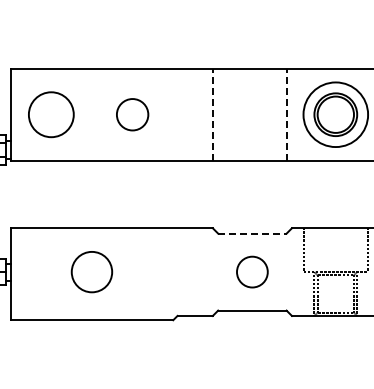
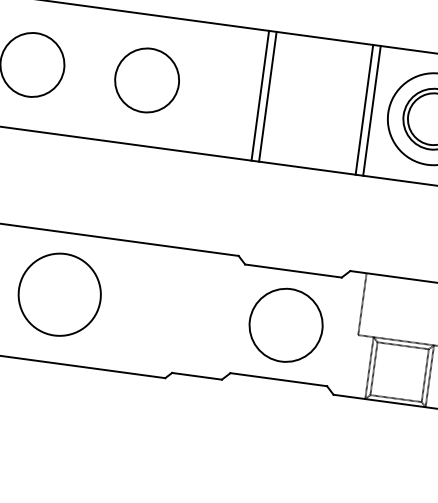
circle: (132, 114) -> (147, 80), size x1.43
line: (212, 114) -> (259, 95), dashed -> solid
line: (218, 114) -> (268, 96), added
line: (286, 114) -> (364, 109), dashed -> solid
line: (291, 114) -> (371, 110), added
line: (252, 233) -> (293, 270), dashed -> solid
circle: (91, 271) -> (59, 293), size x1.43
circle: (252, 271) -> (286, 324), size x1.67

